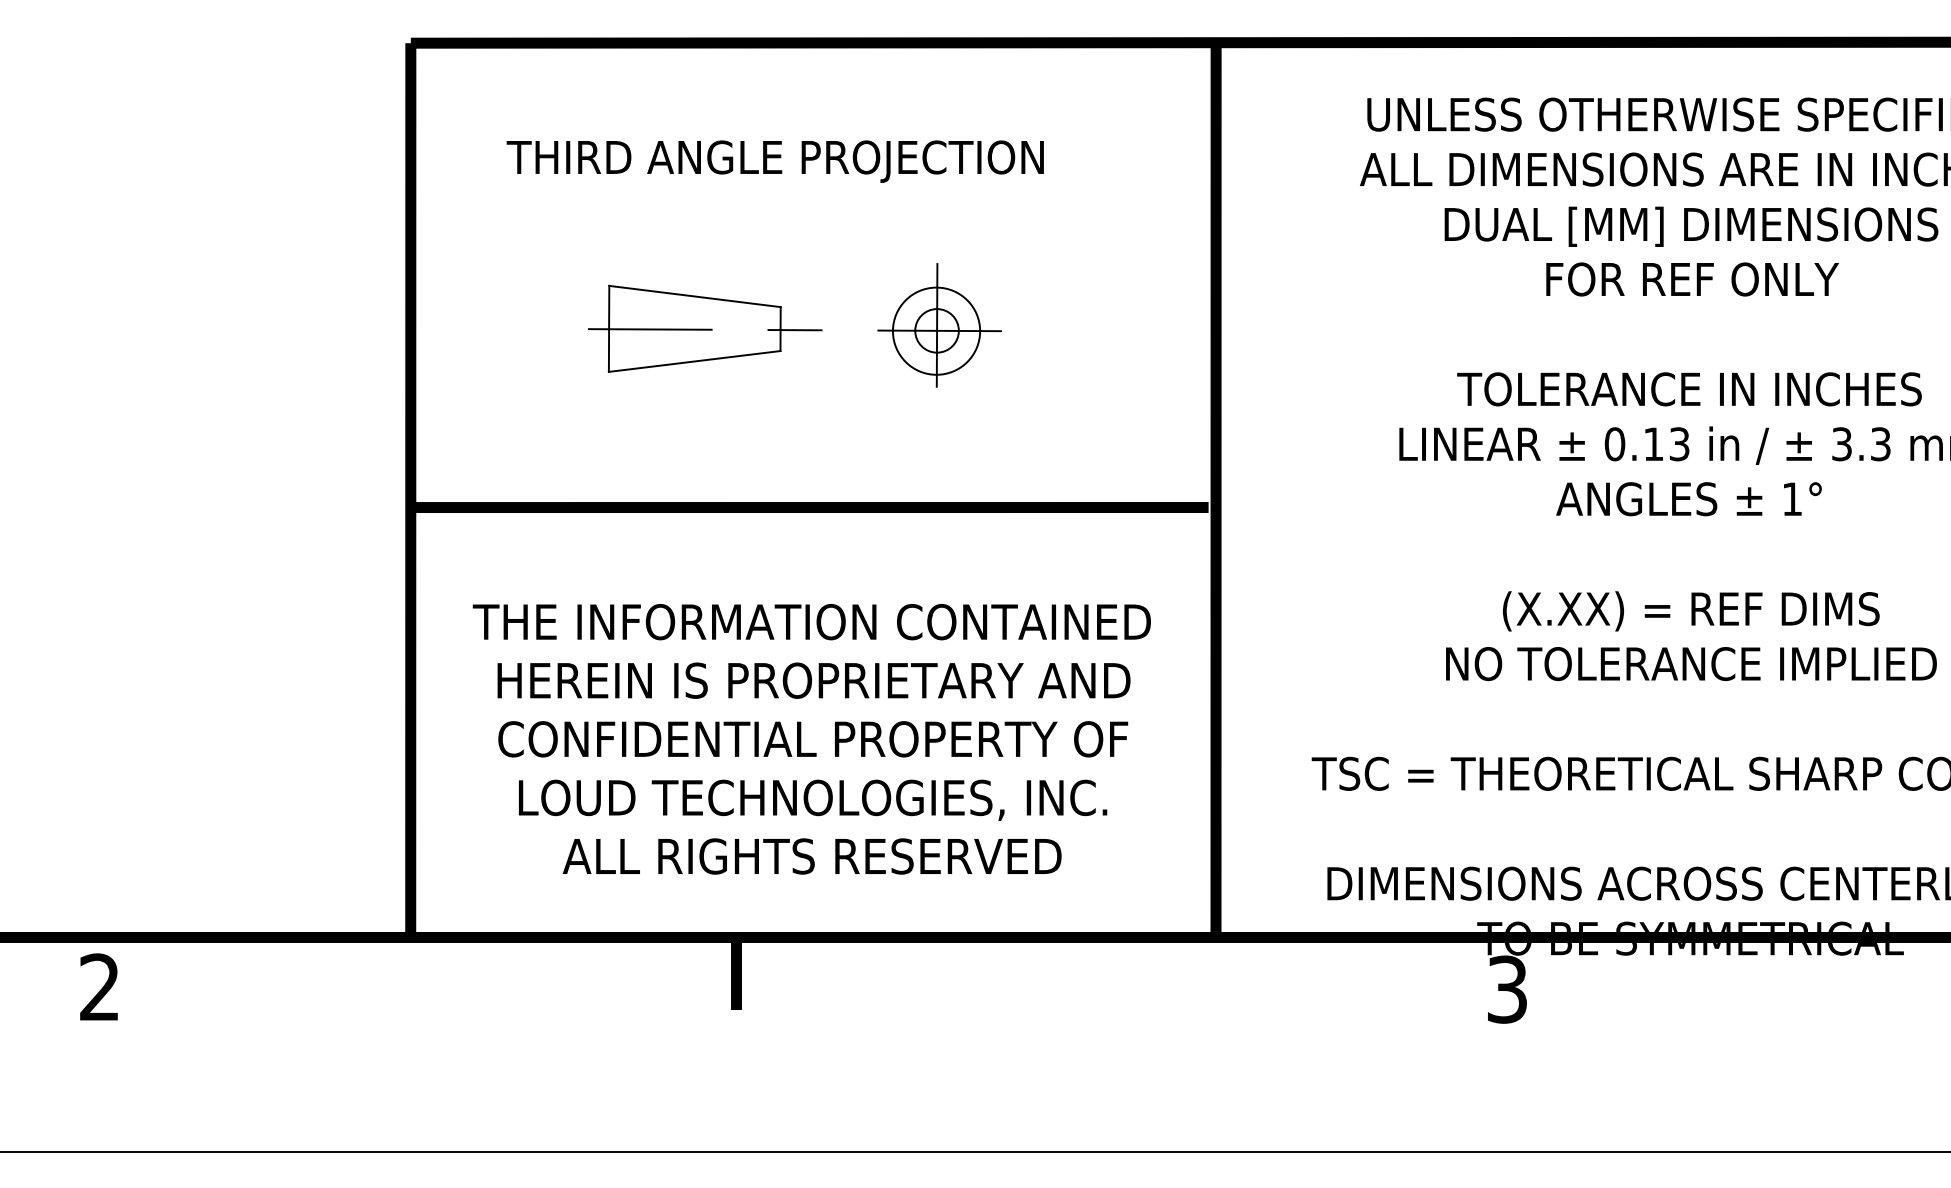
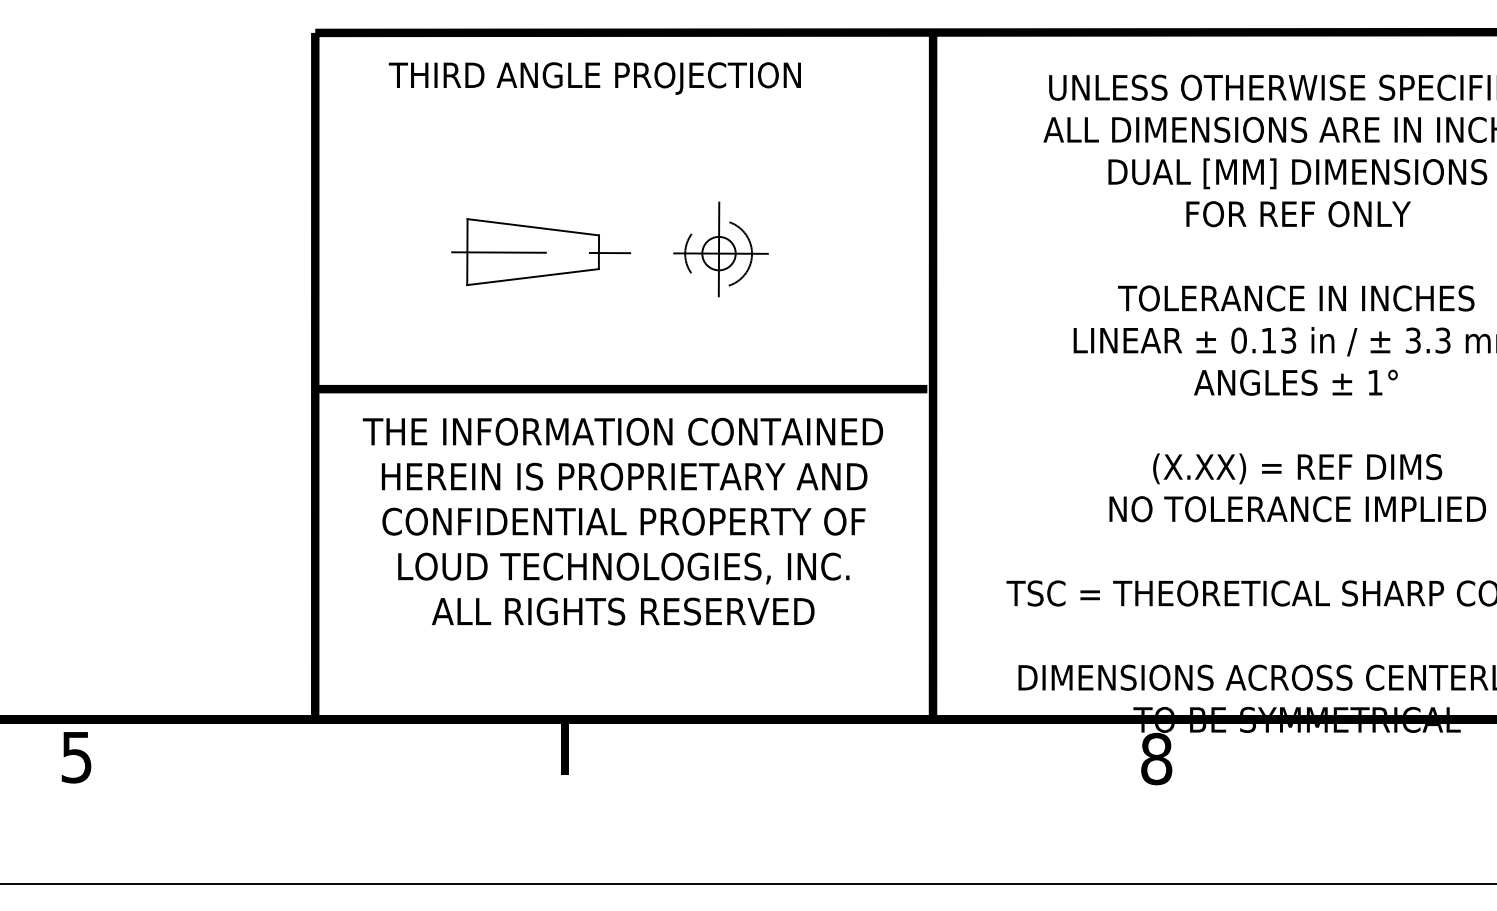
text: (774, 161) -> (594, 78), moved
circle: (936, 330) -> (718, 253), solid -> dashed
text: (811, 739) -> (622, 521), moved
text: (99, 987) -> (76, 757), 2 -> 5
text: (1507, 989) -> (1156, 758), 3 -> 8

